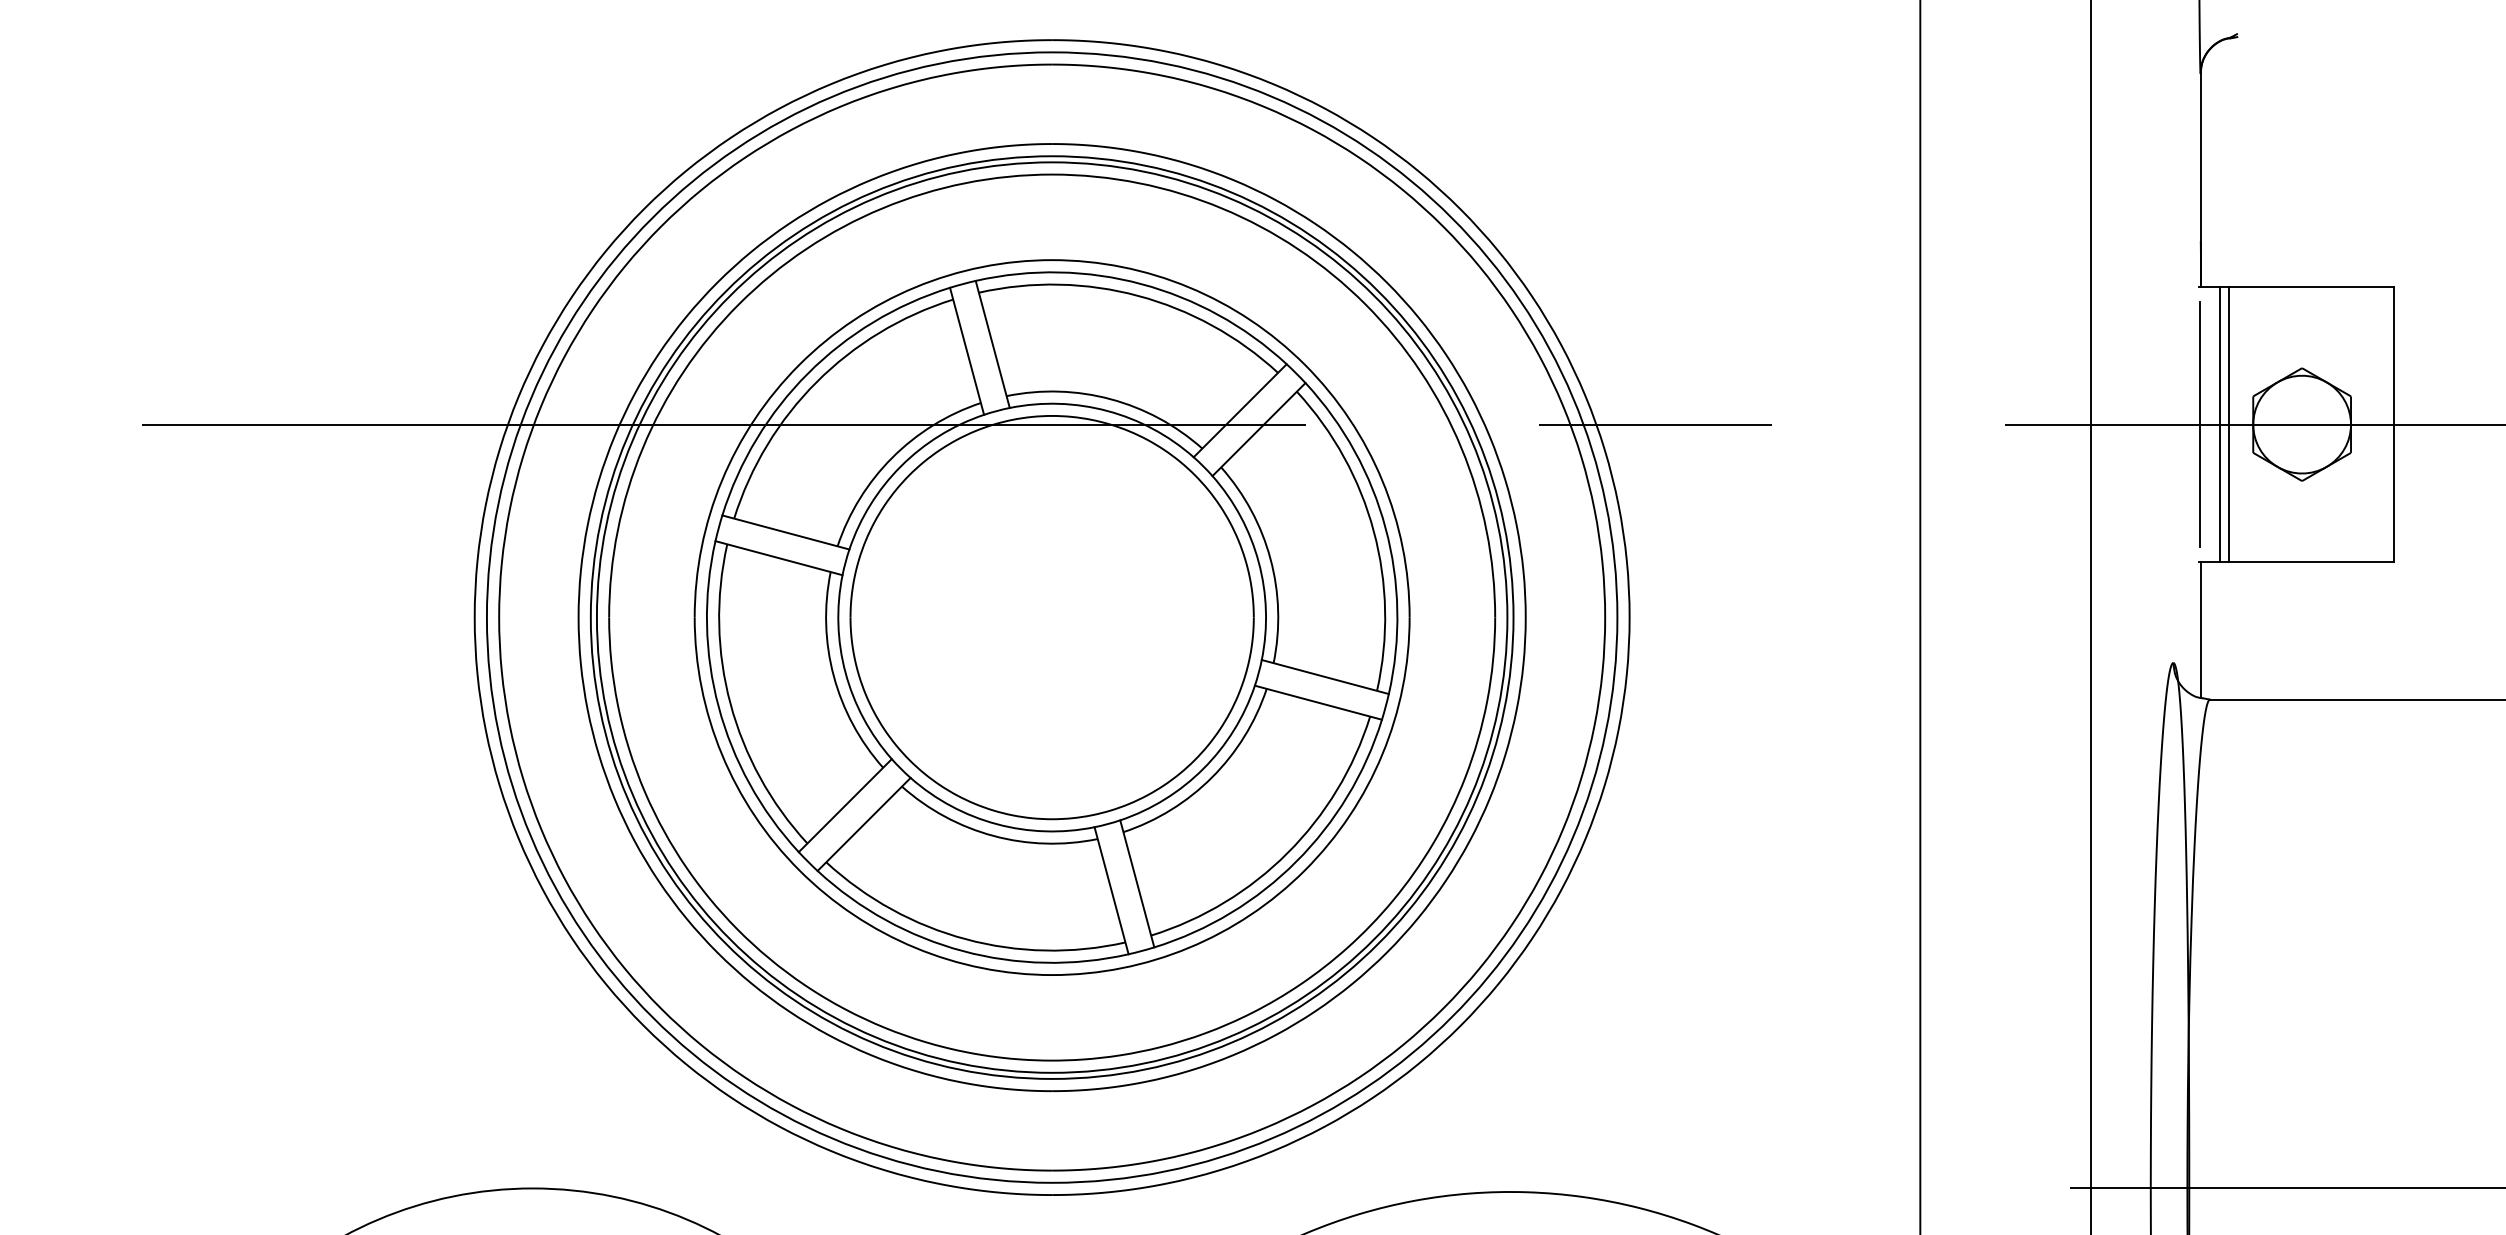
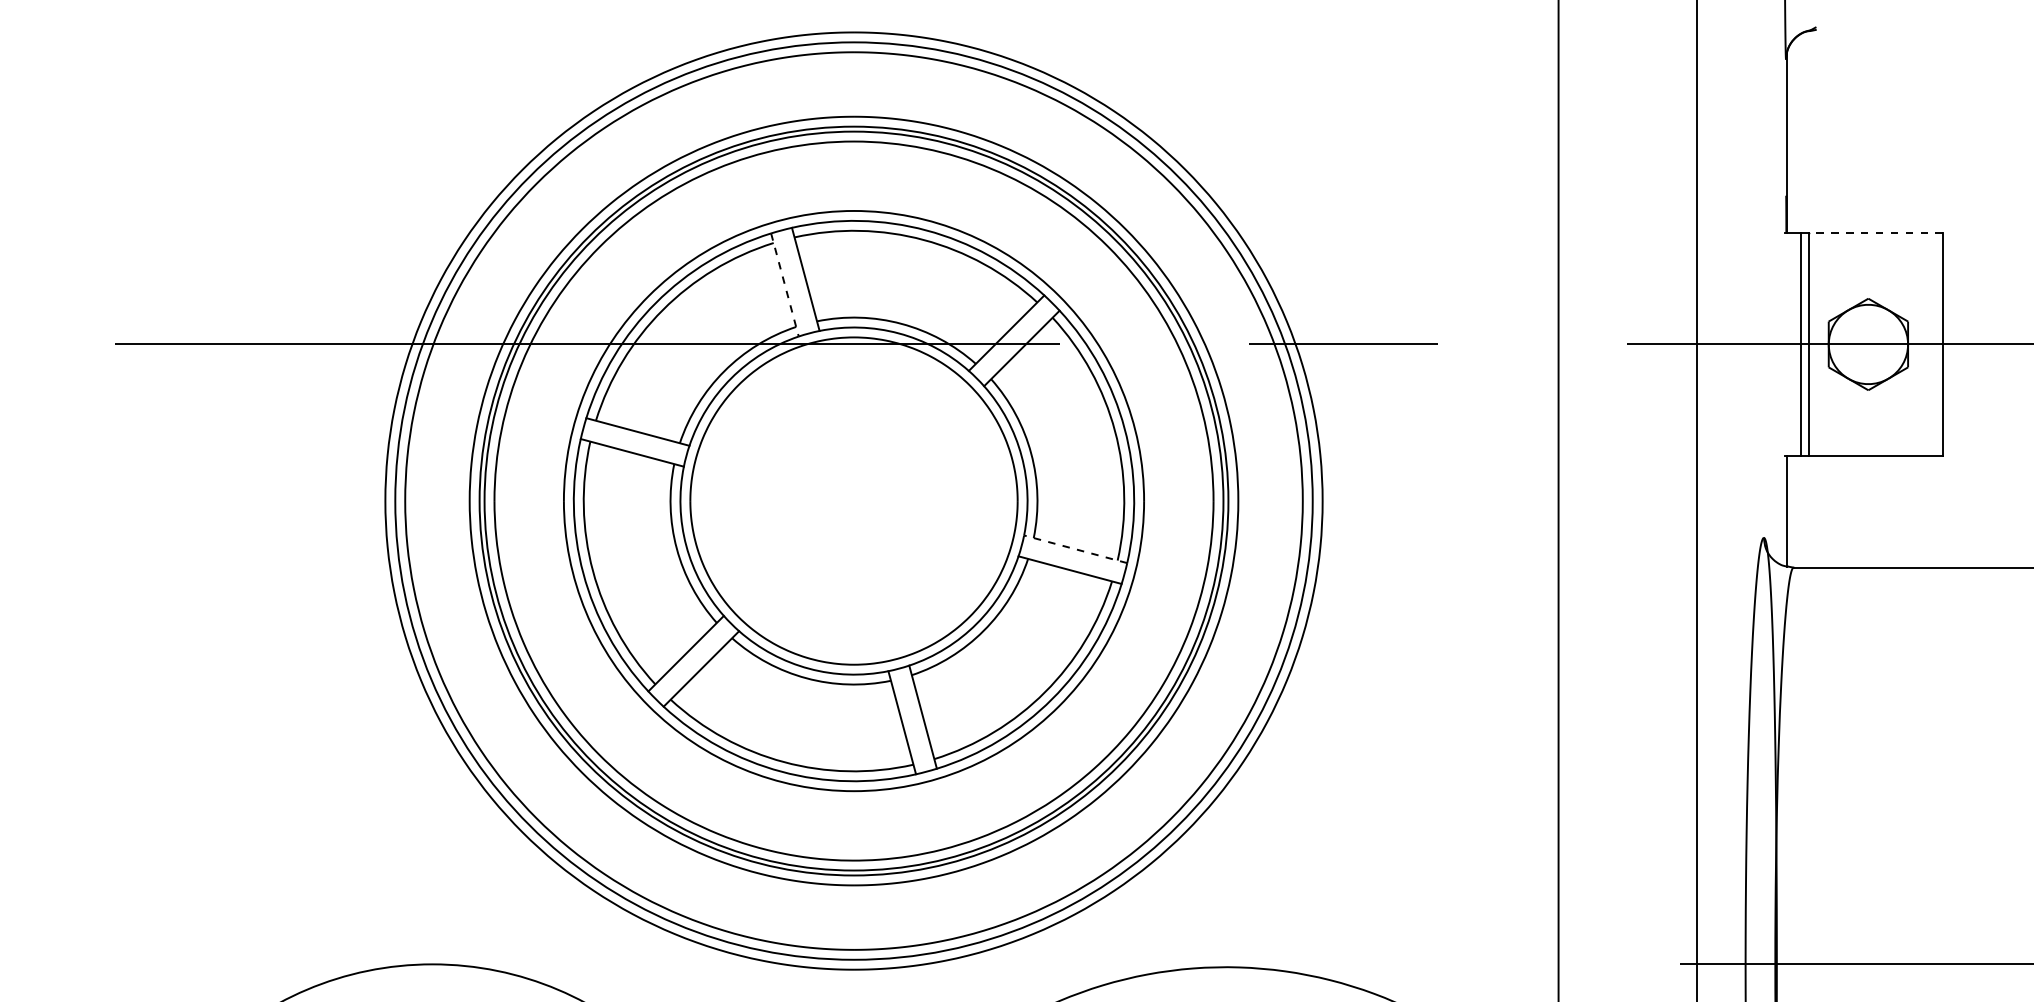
line: (2310, 286) -> (1875, 232), solid -> dashed
line: (967, 351) -> (785, 285), solid -> dashed
line: (2199, 424) -> (1785, 344), removed
line: (1325, 677) -> (1075, 549), solid -> dashed

